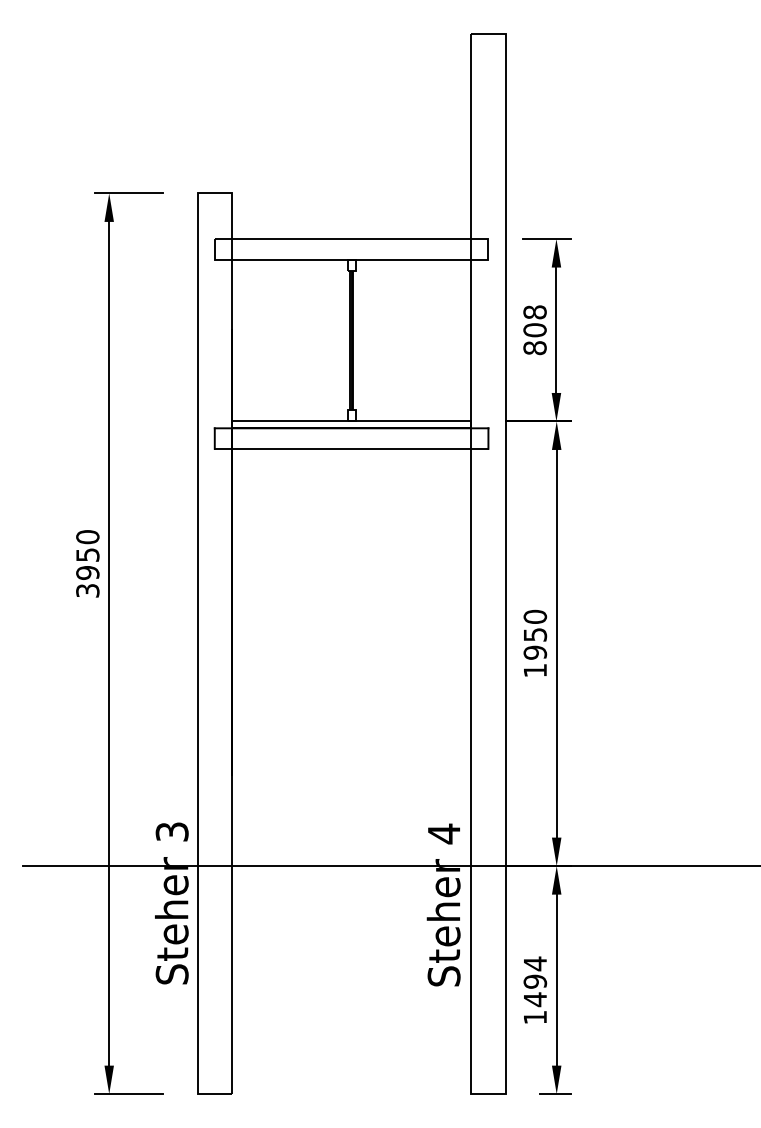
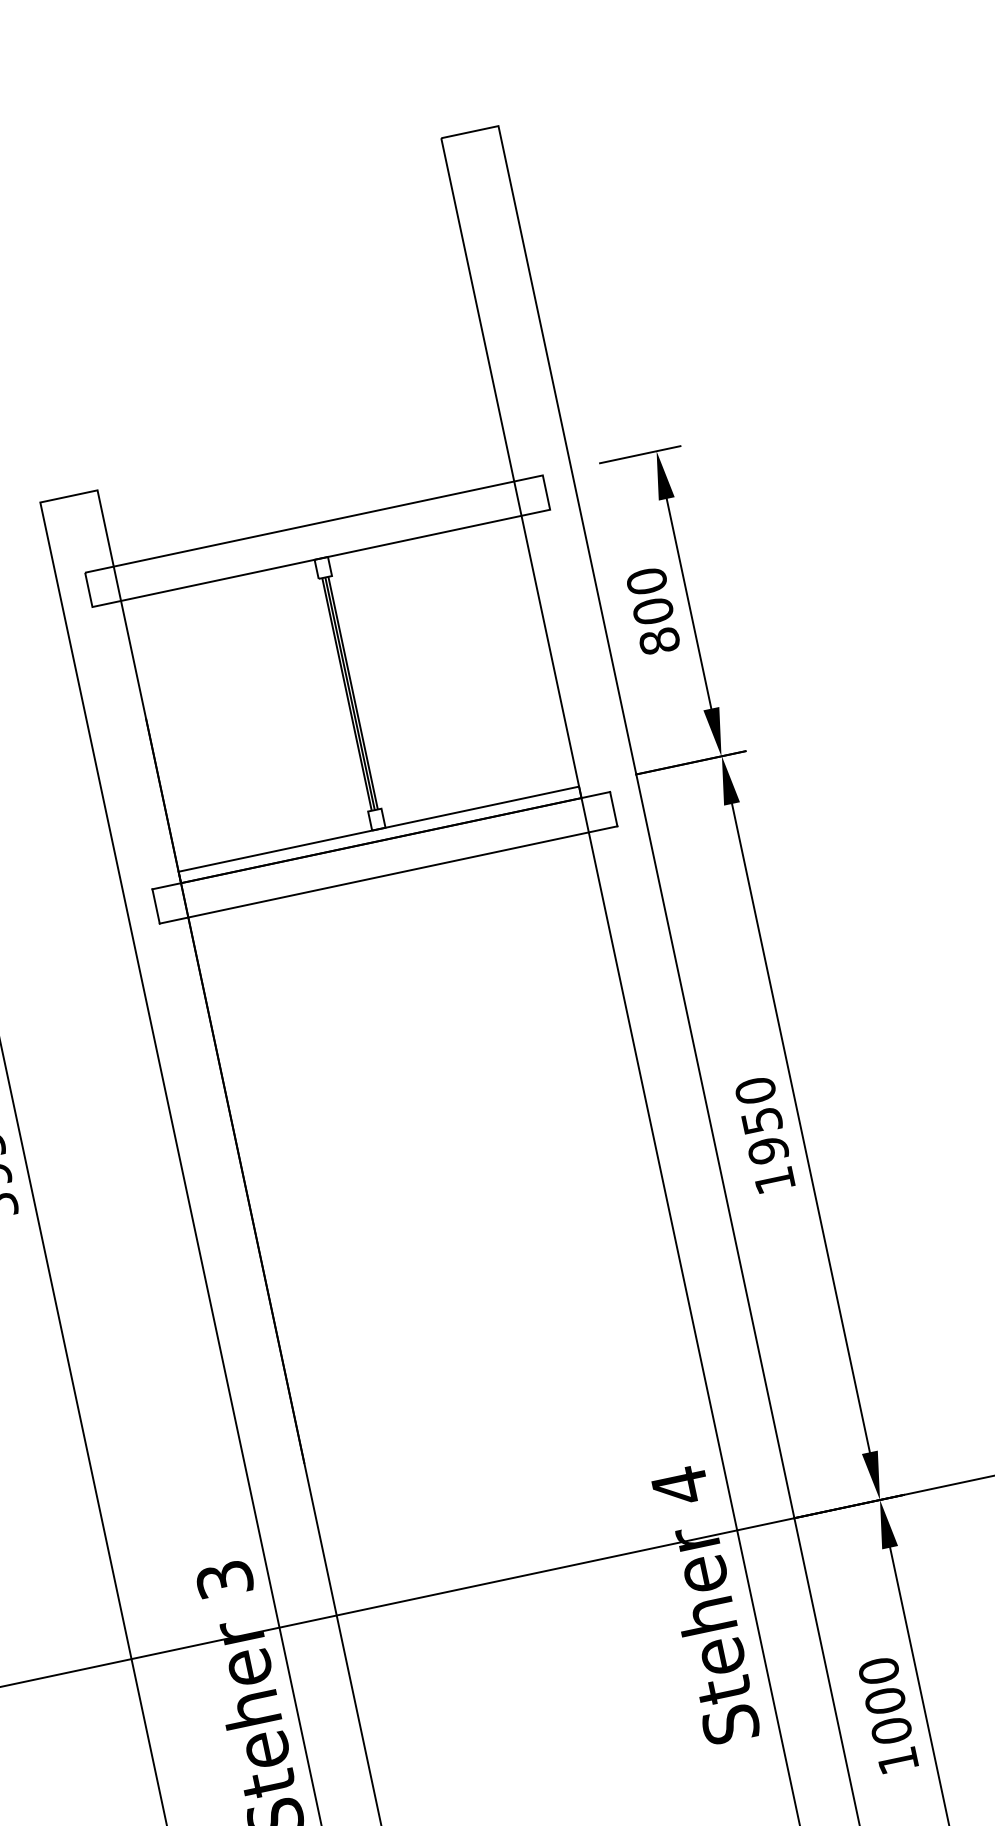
text: (534, 312) -> (646, 581), 808 -> 800
text: (535, 981) -> (885, 1700), 1494 -> 1000

